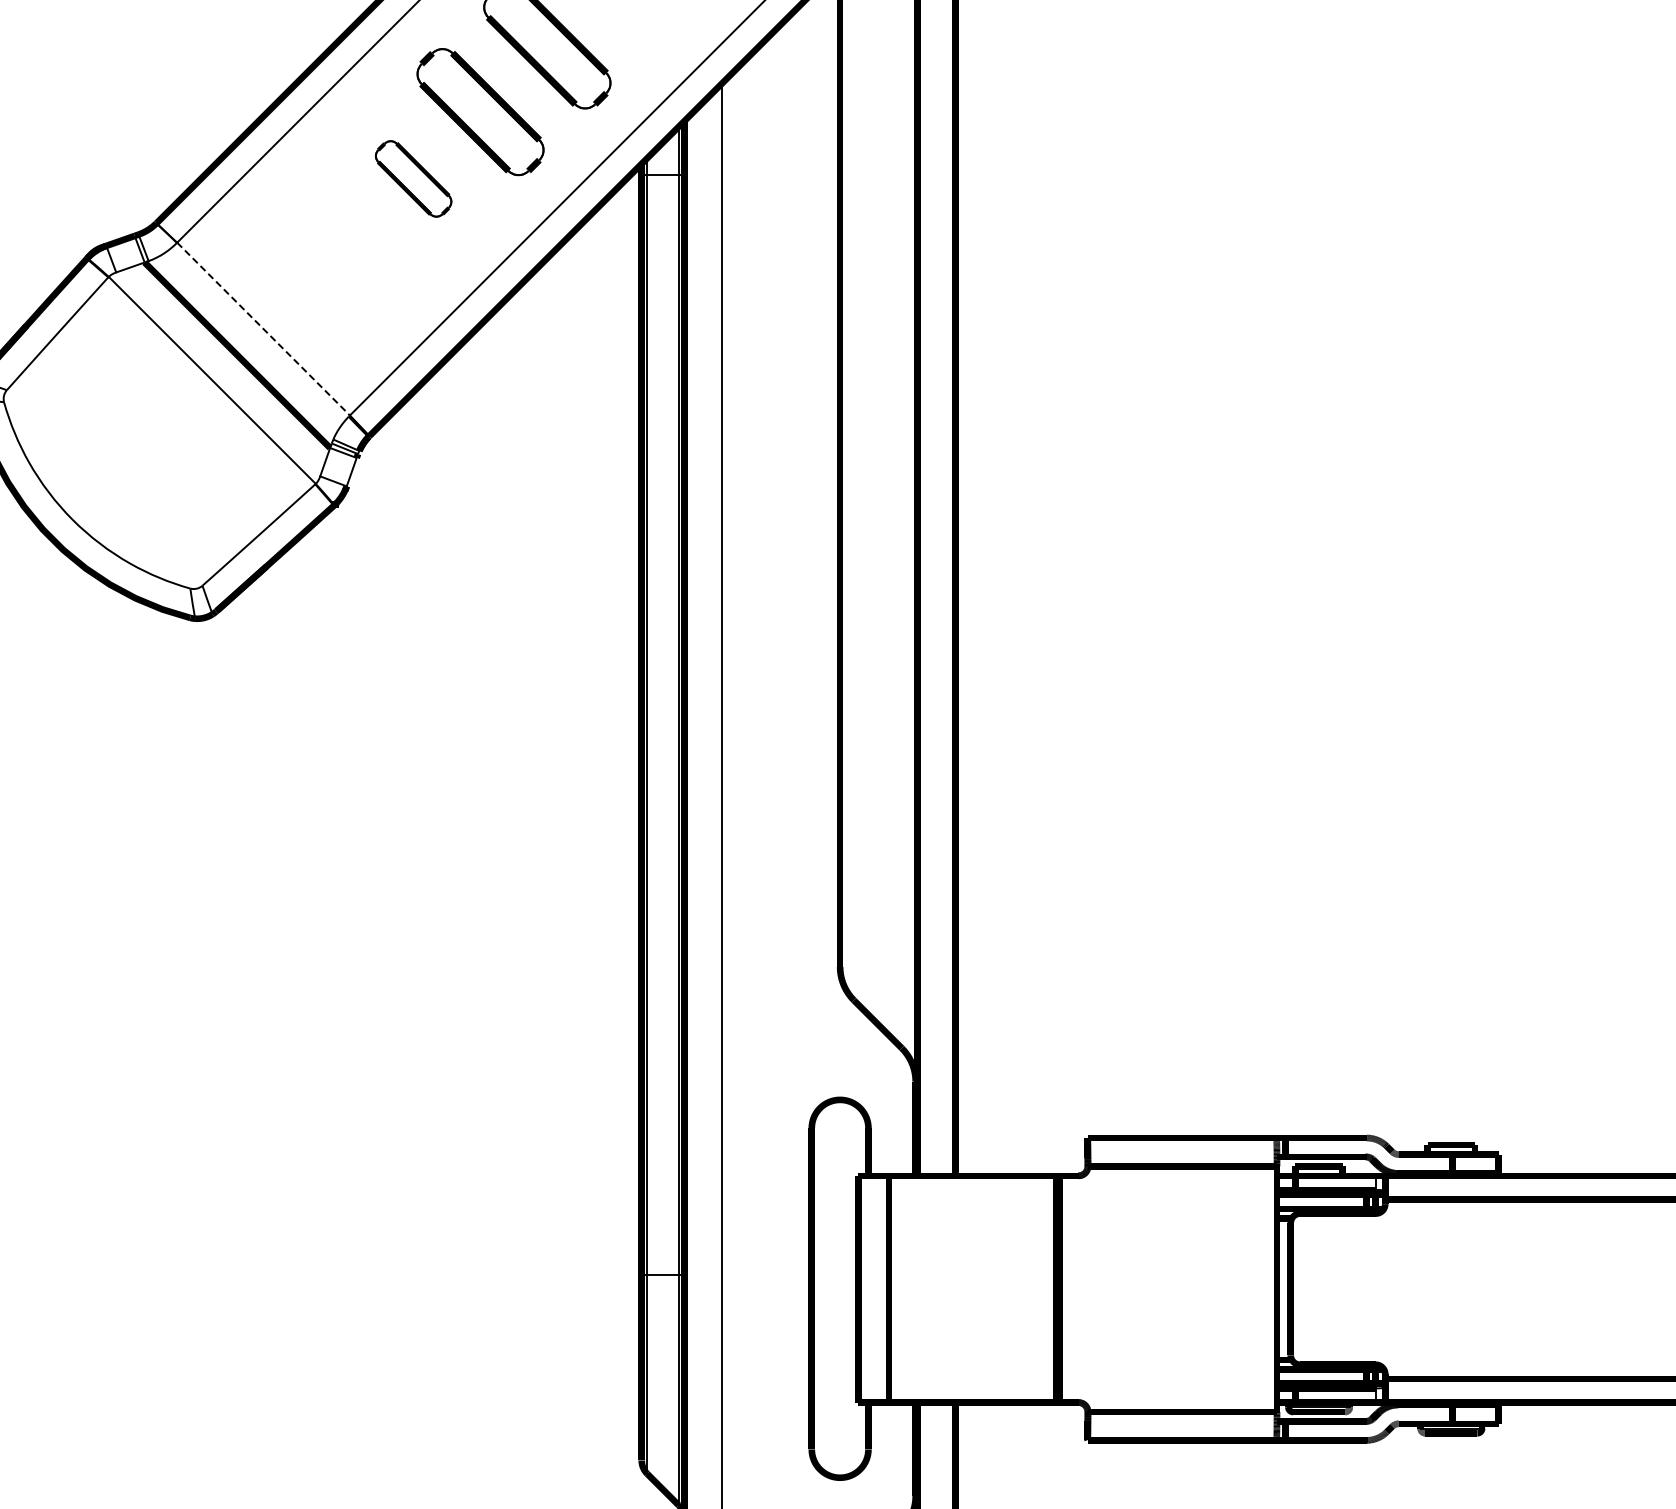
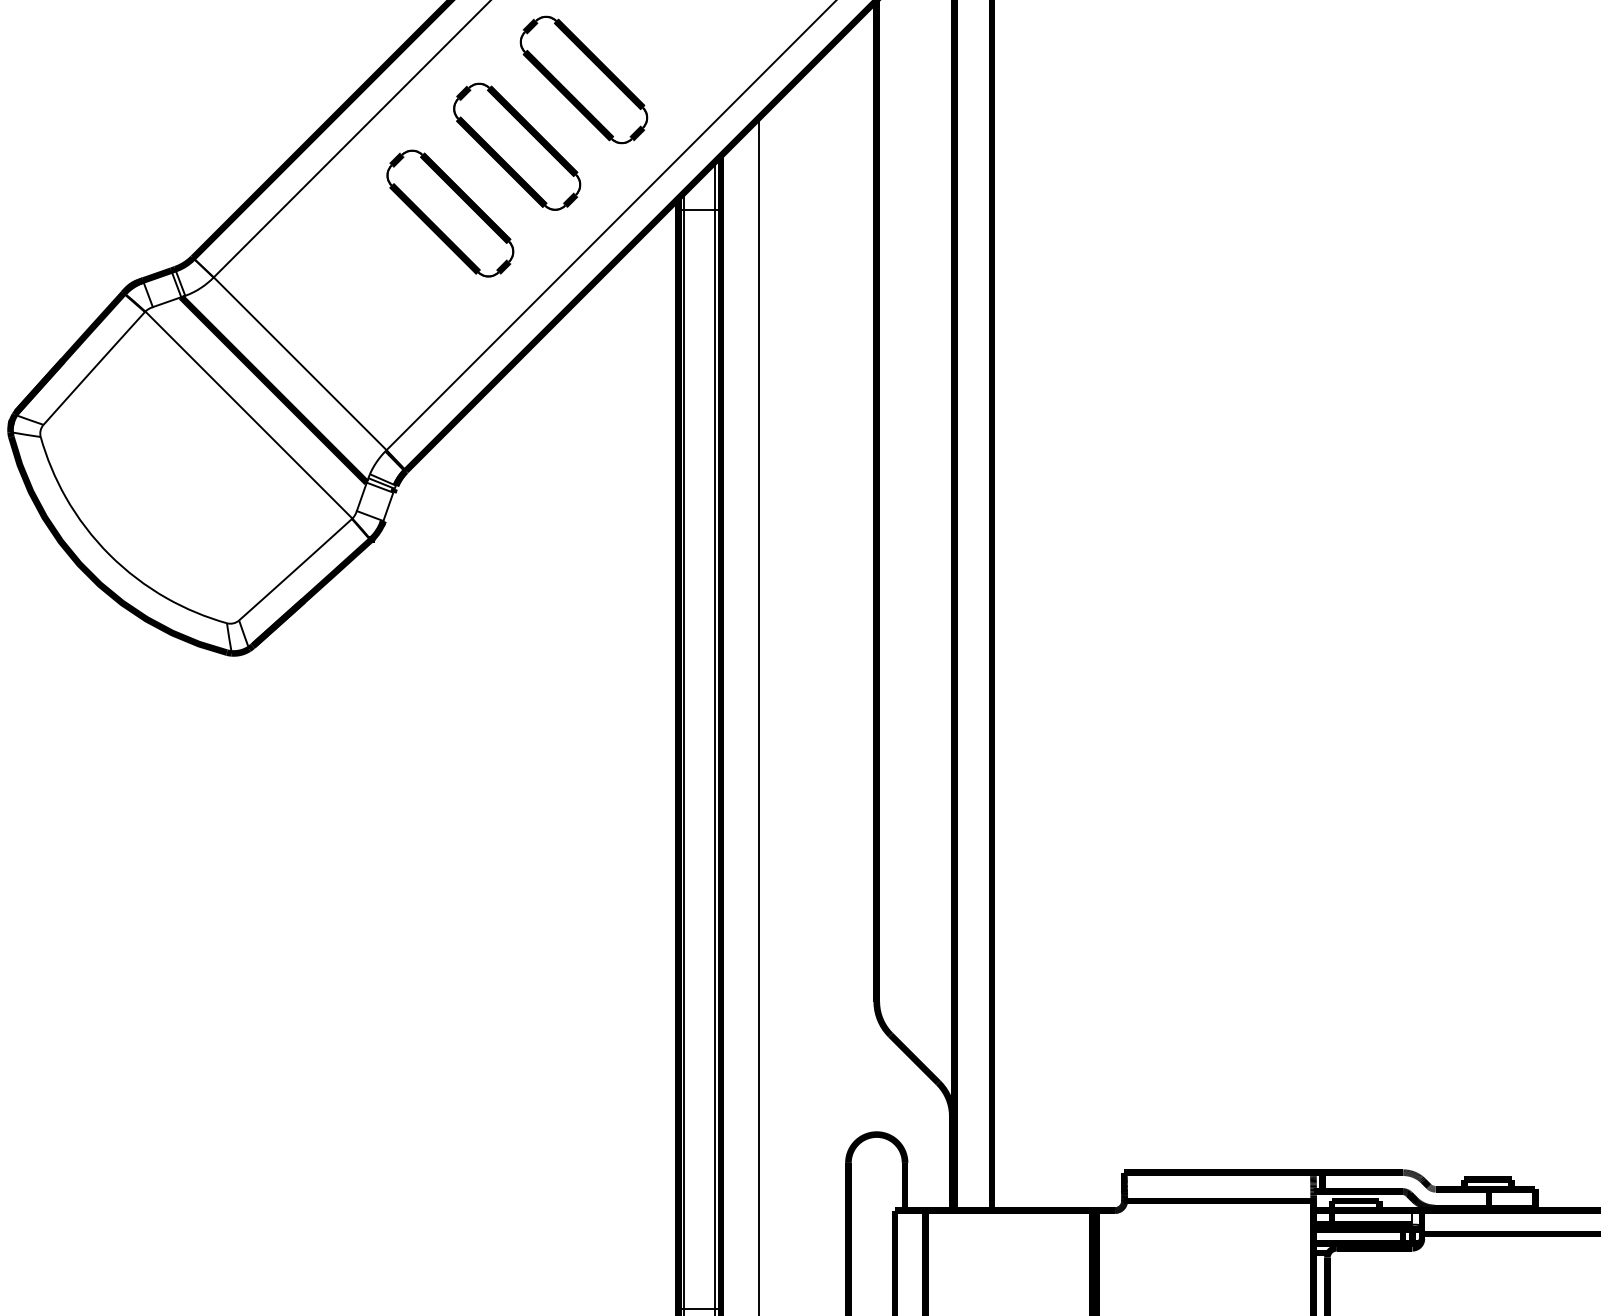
part: (413, 178) -> (450, 213), size x1.67
line: (263, 329) -> (300, 364), dashed -> solid

